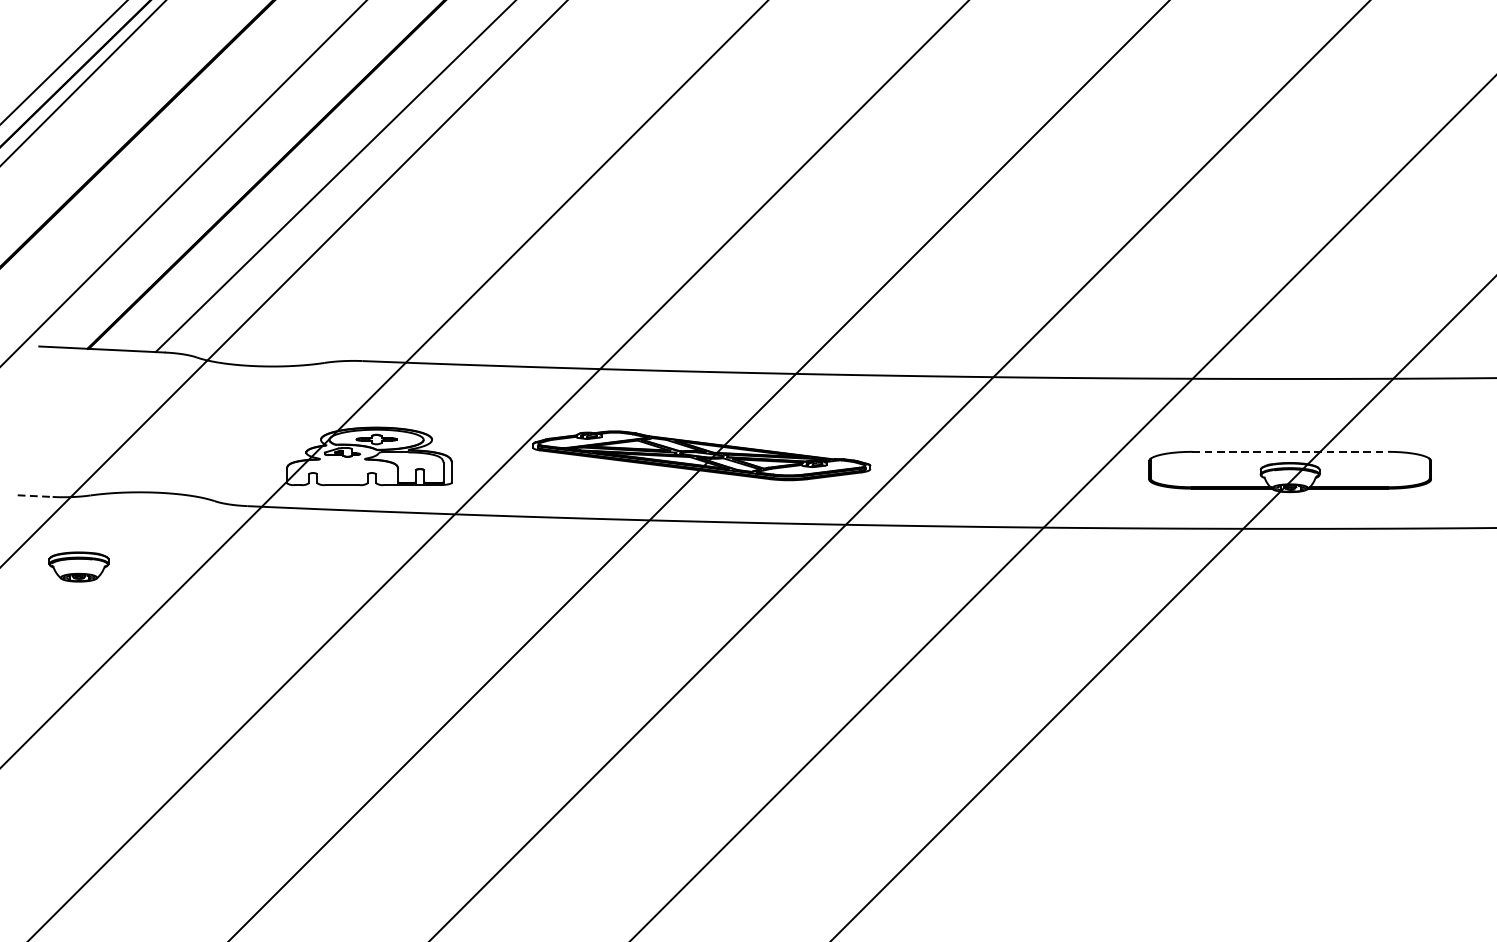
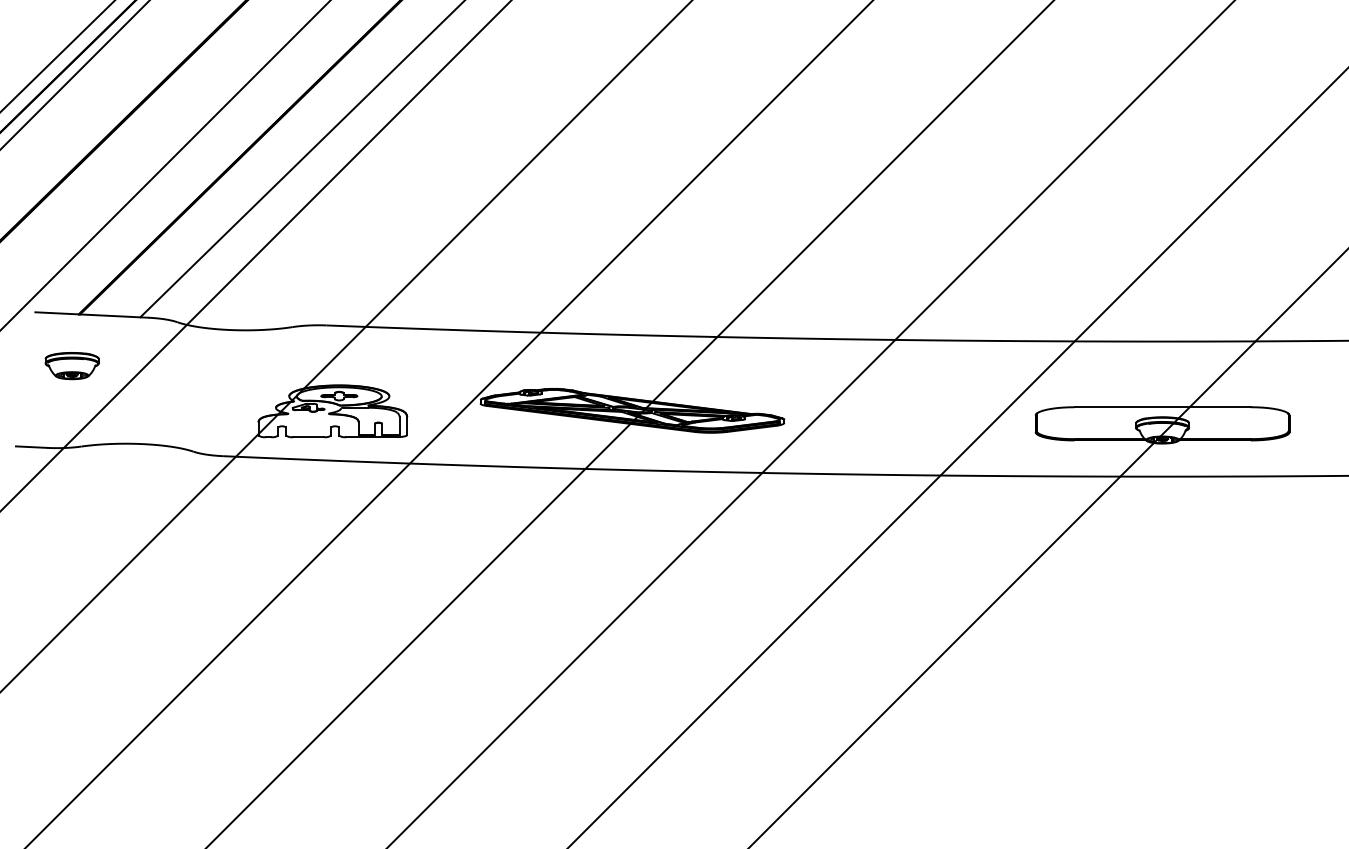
line: (1291, 452) -> (1163, 407), dashed -> solid
line: (34, 496) -> (31, 447), dashed -> solid
part: (78, 567) -> (71, 366), moved

